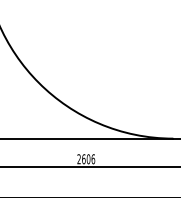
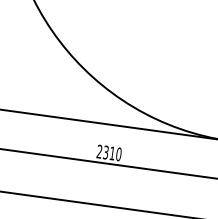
text: (88, 159) -> (112, 153), 2606 -> 2310

